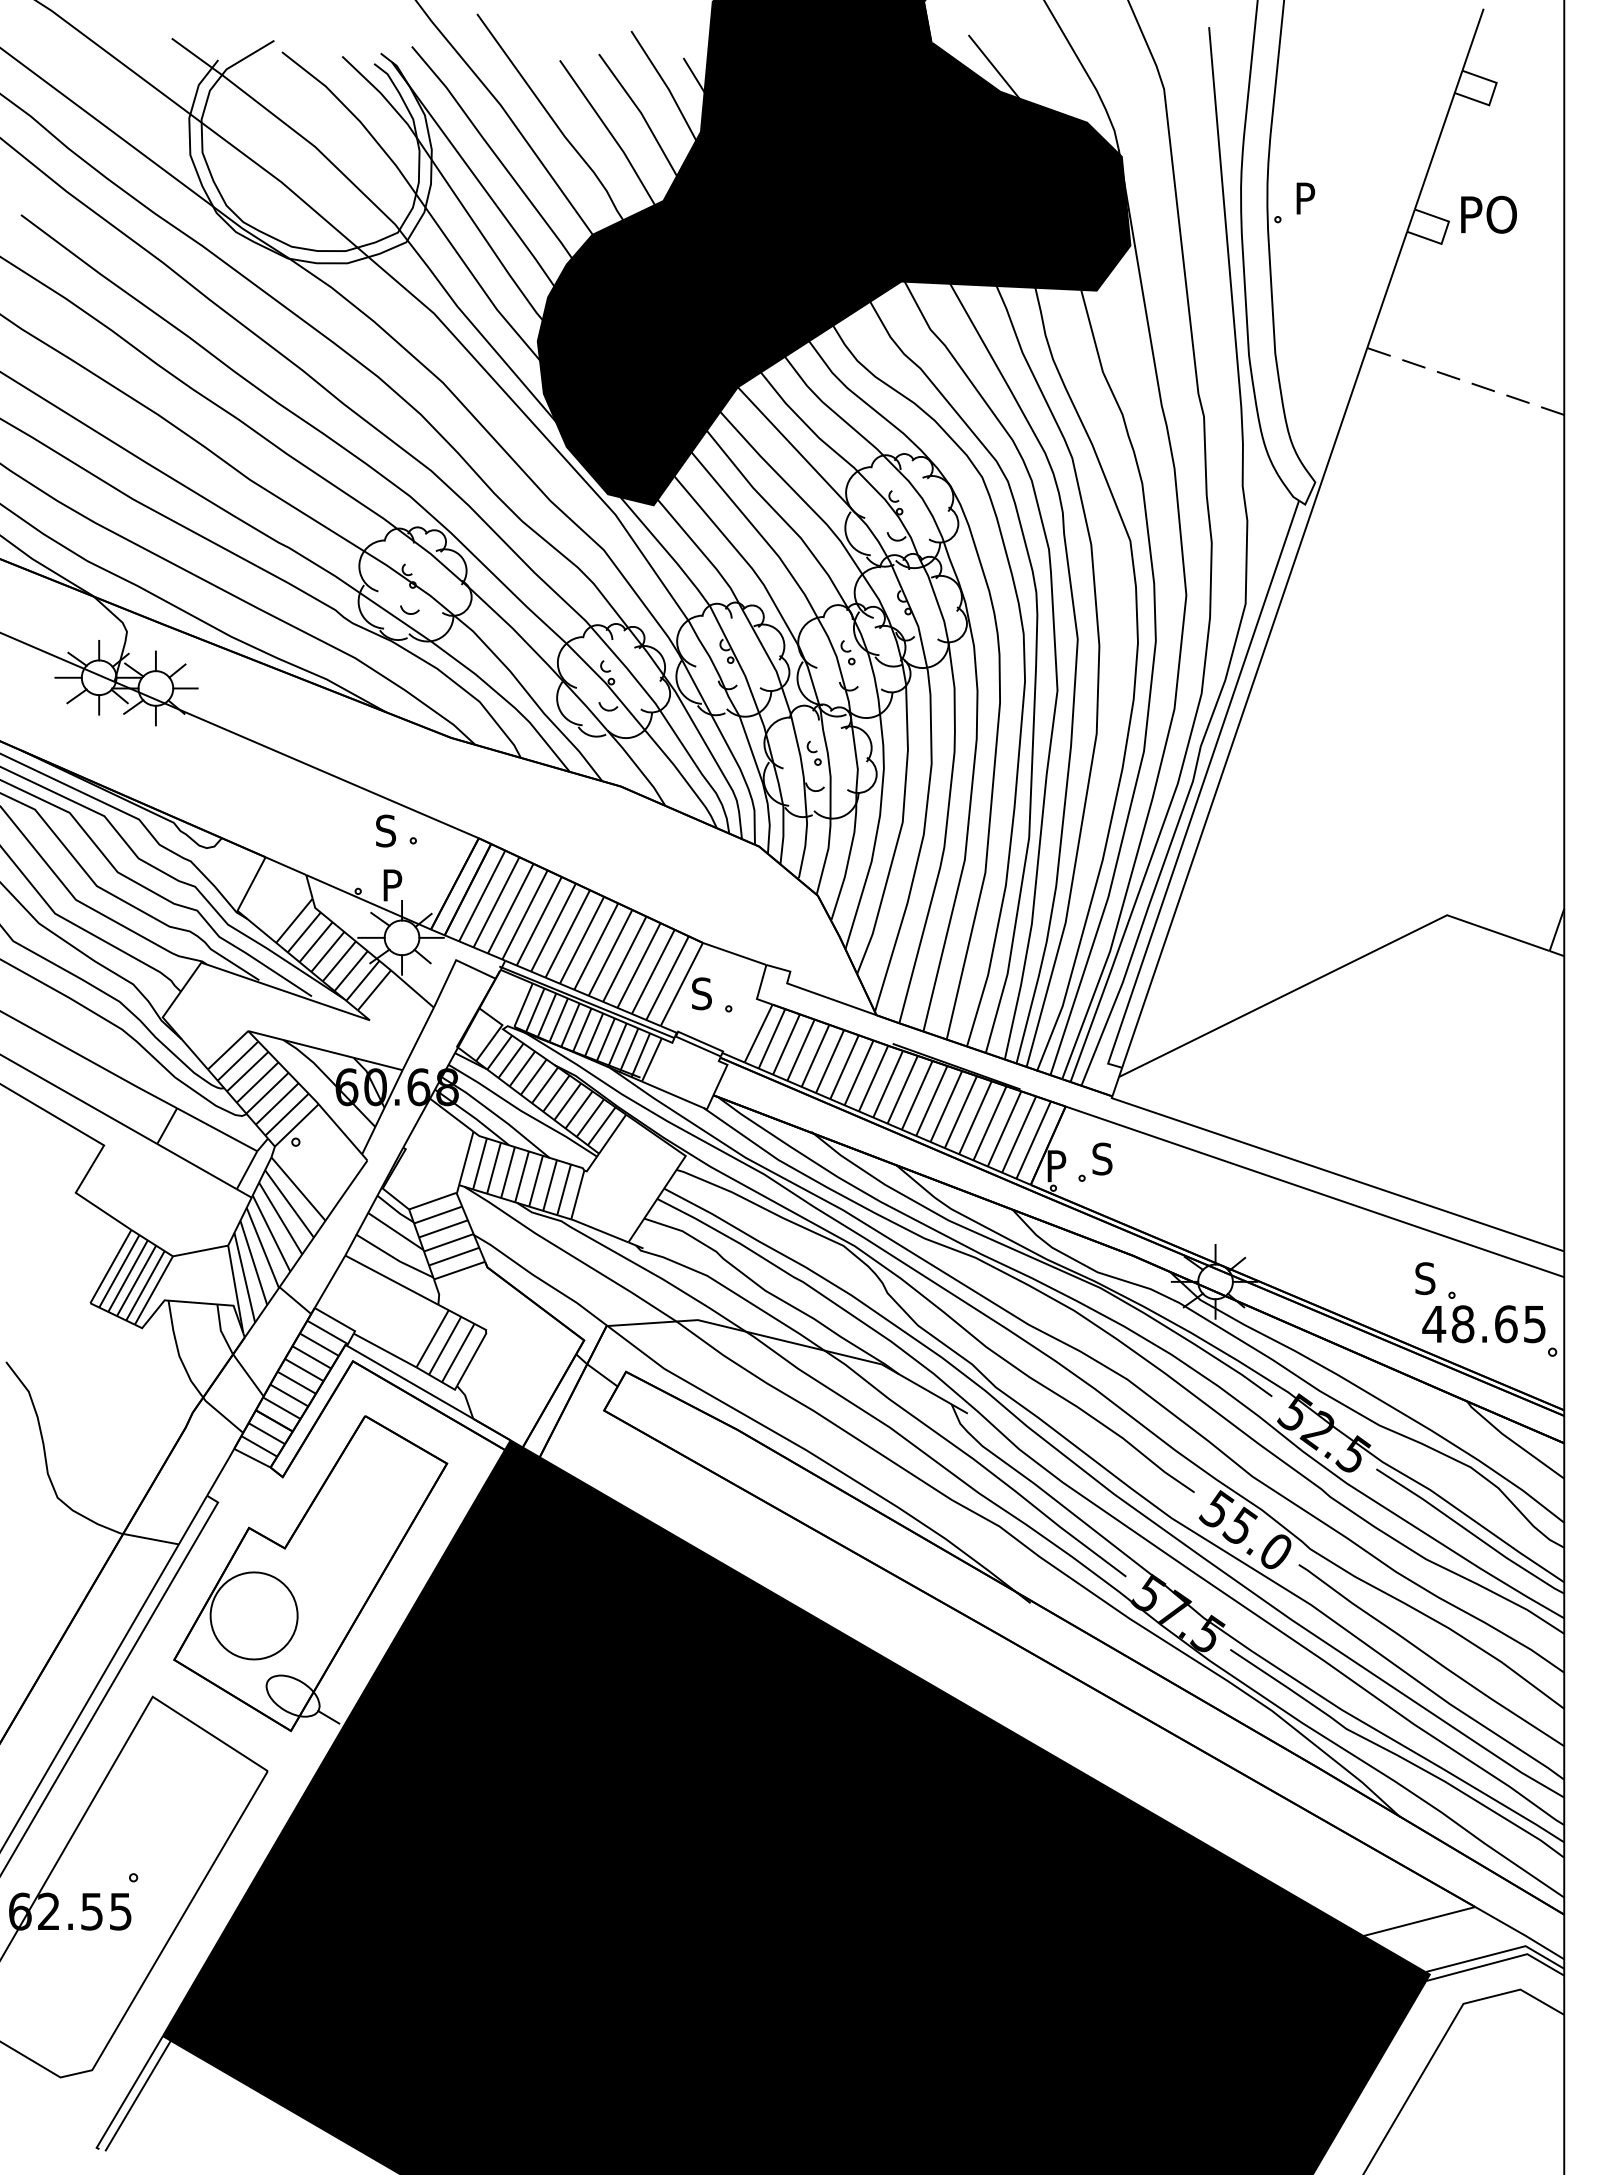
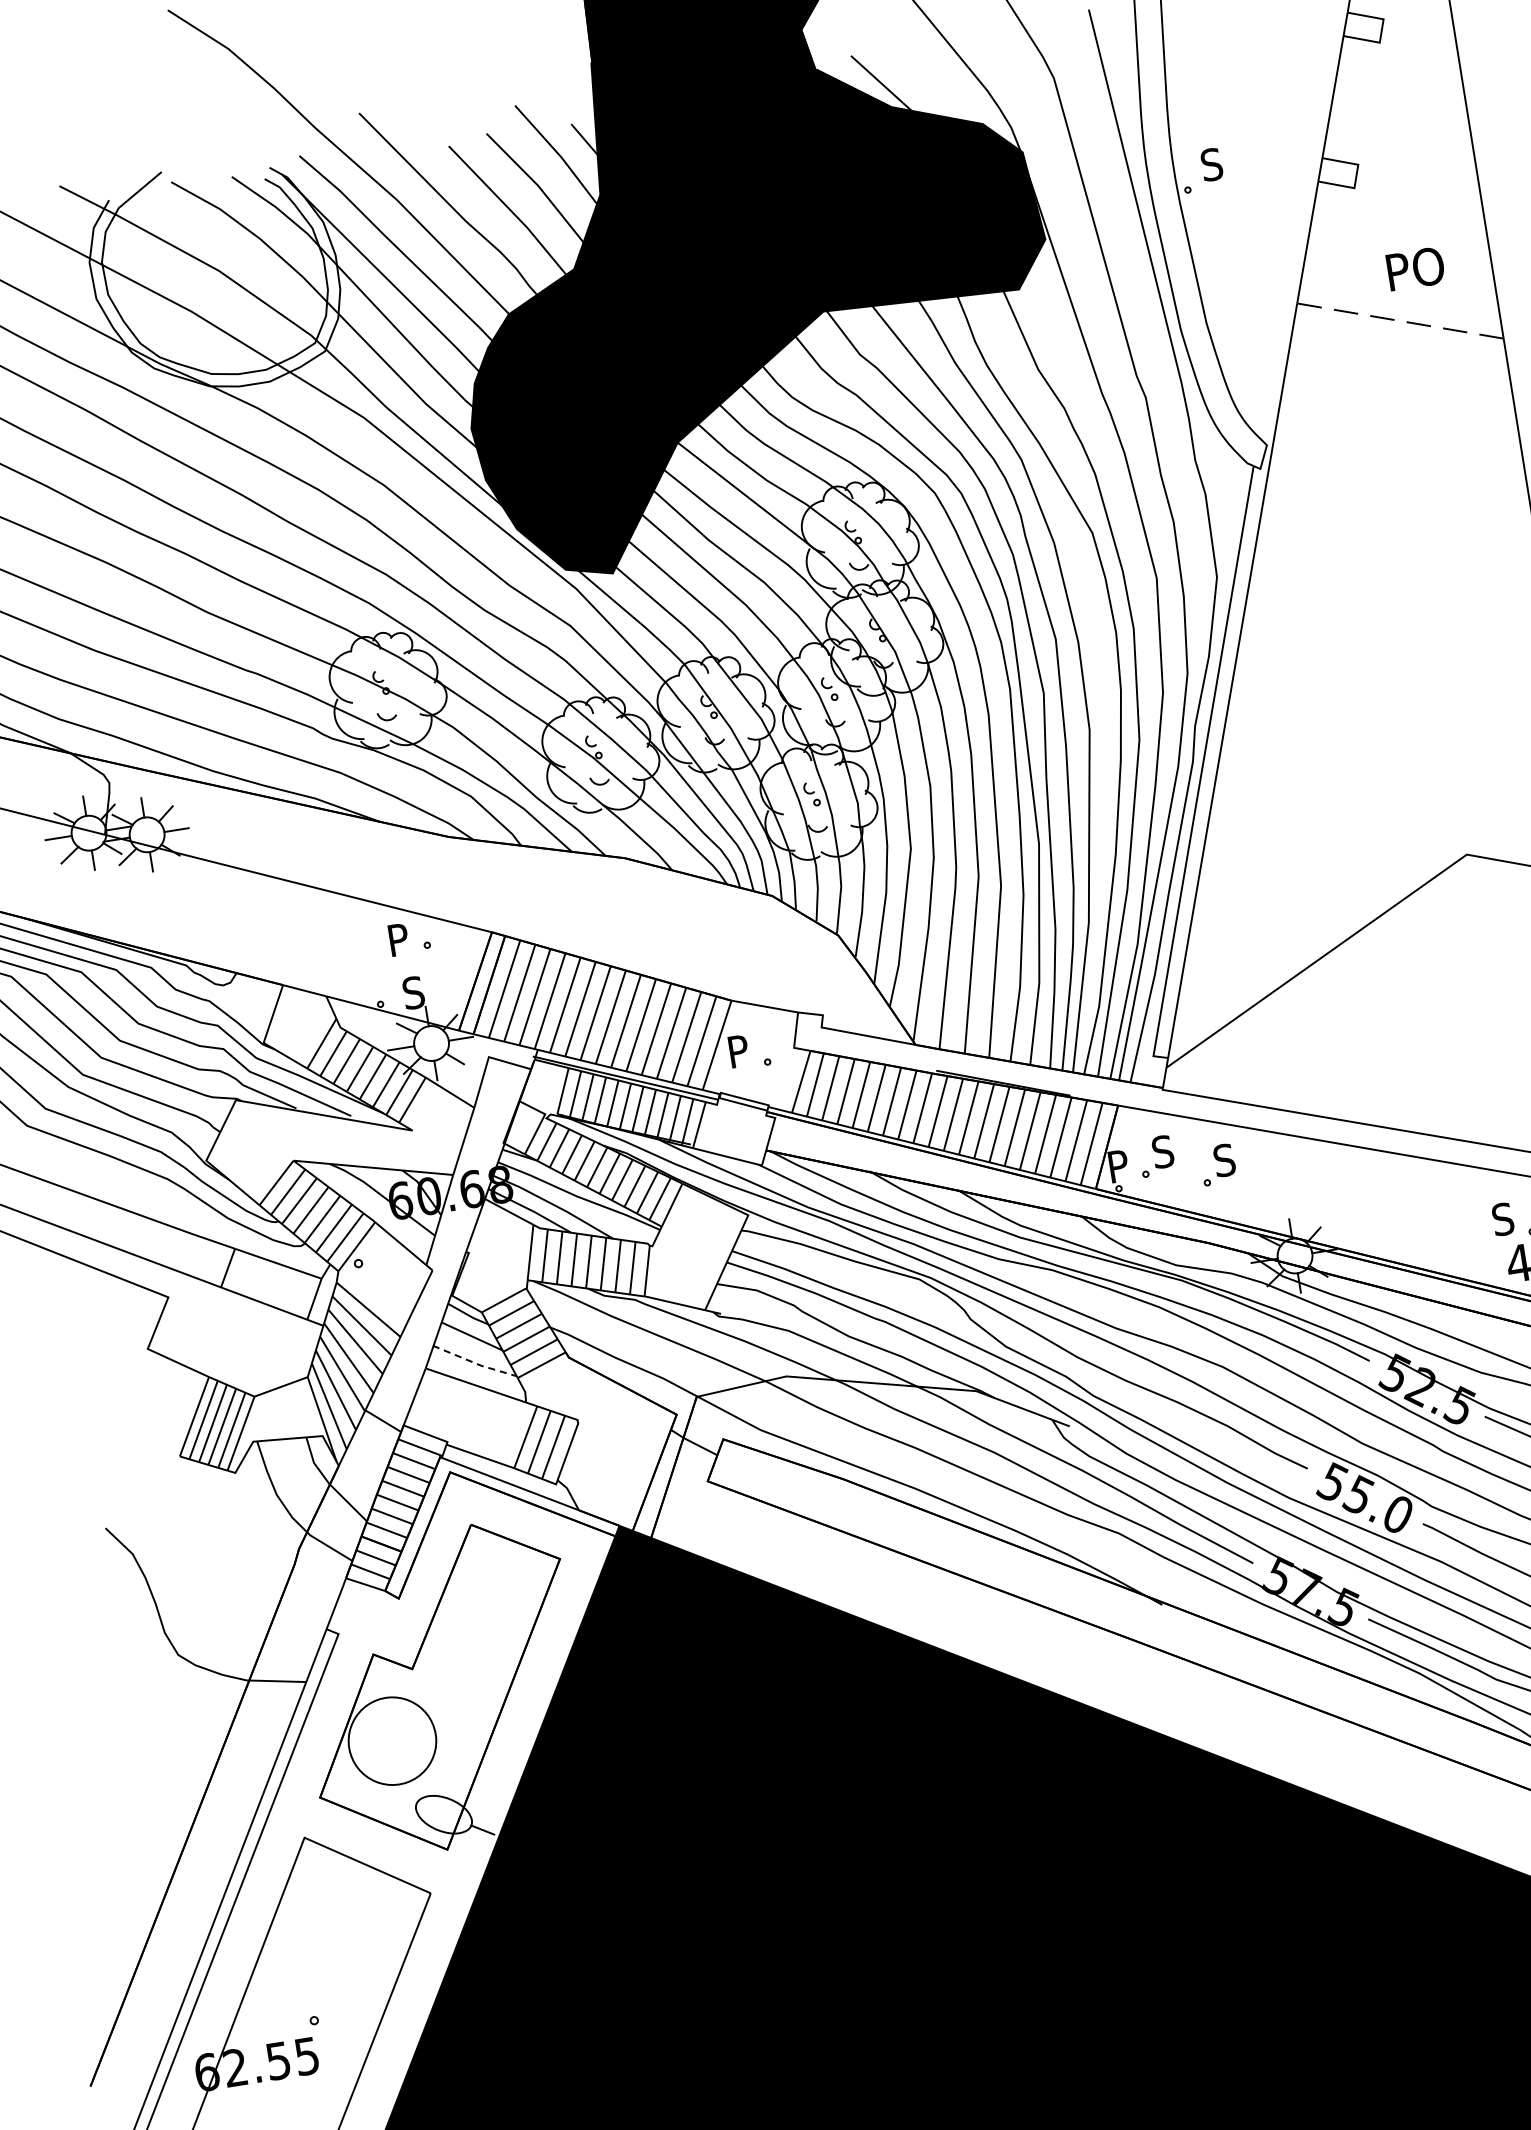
text: (1305, 198) -> (1211, 164), P -> S
text: (1488, 214) -> (1415, 268), moved
text: (386, 830) -> (398, 939), S -> P
text: (392, 885) -> (413, 993), P -> S
text: (701, 993) -> (738, 1051), S -> P
part: (1154, 1179) -> (1218, 1163), added
line: (394, 1257) -> (474, 1362), solid -> dashed

